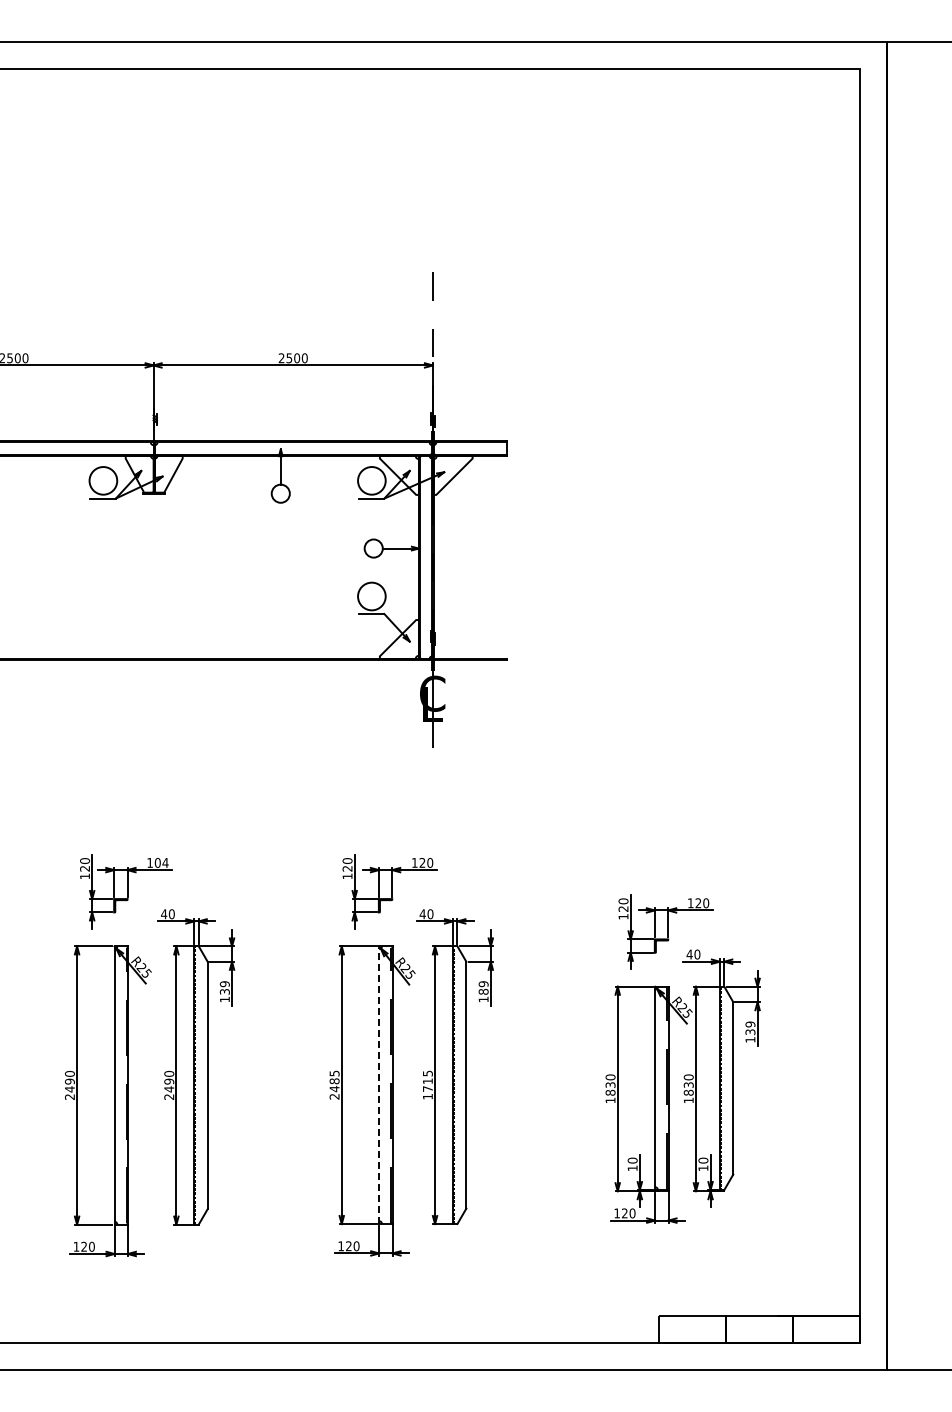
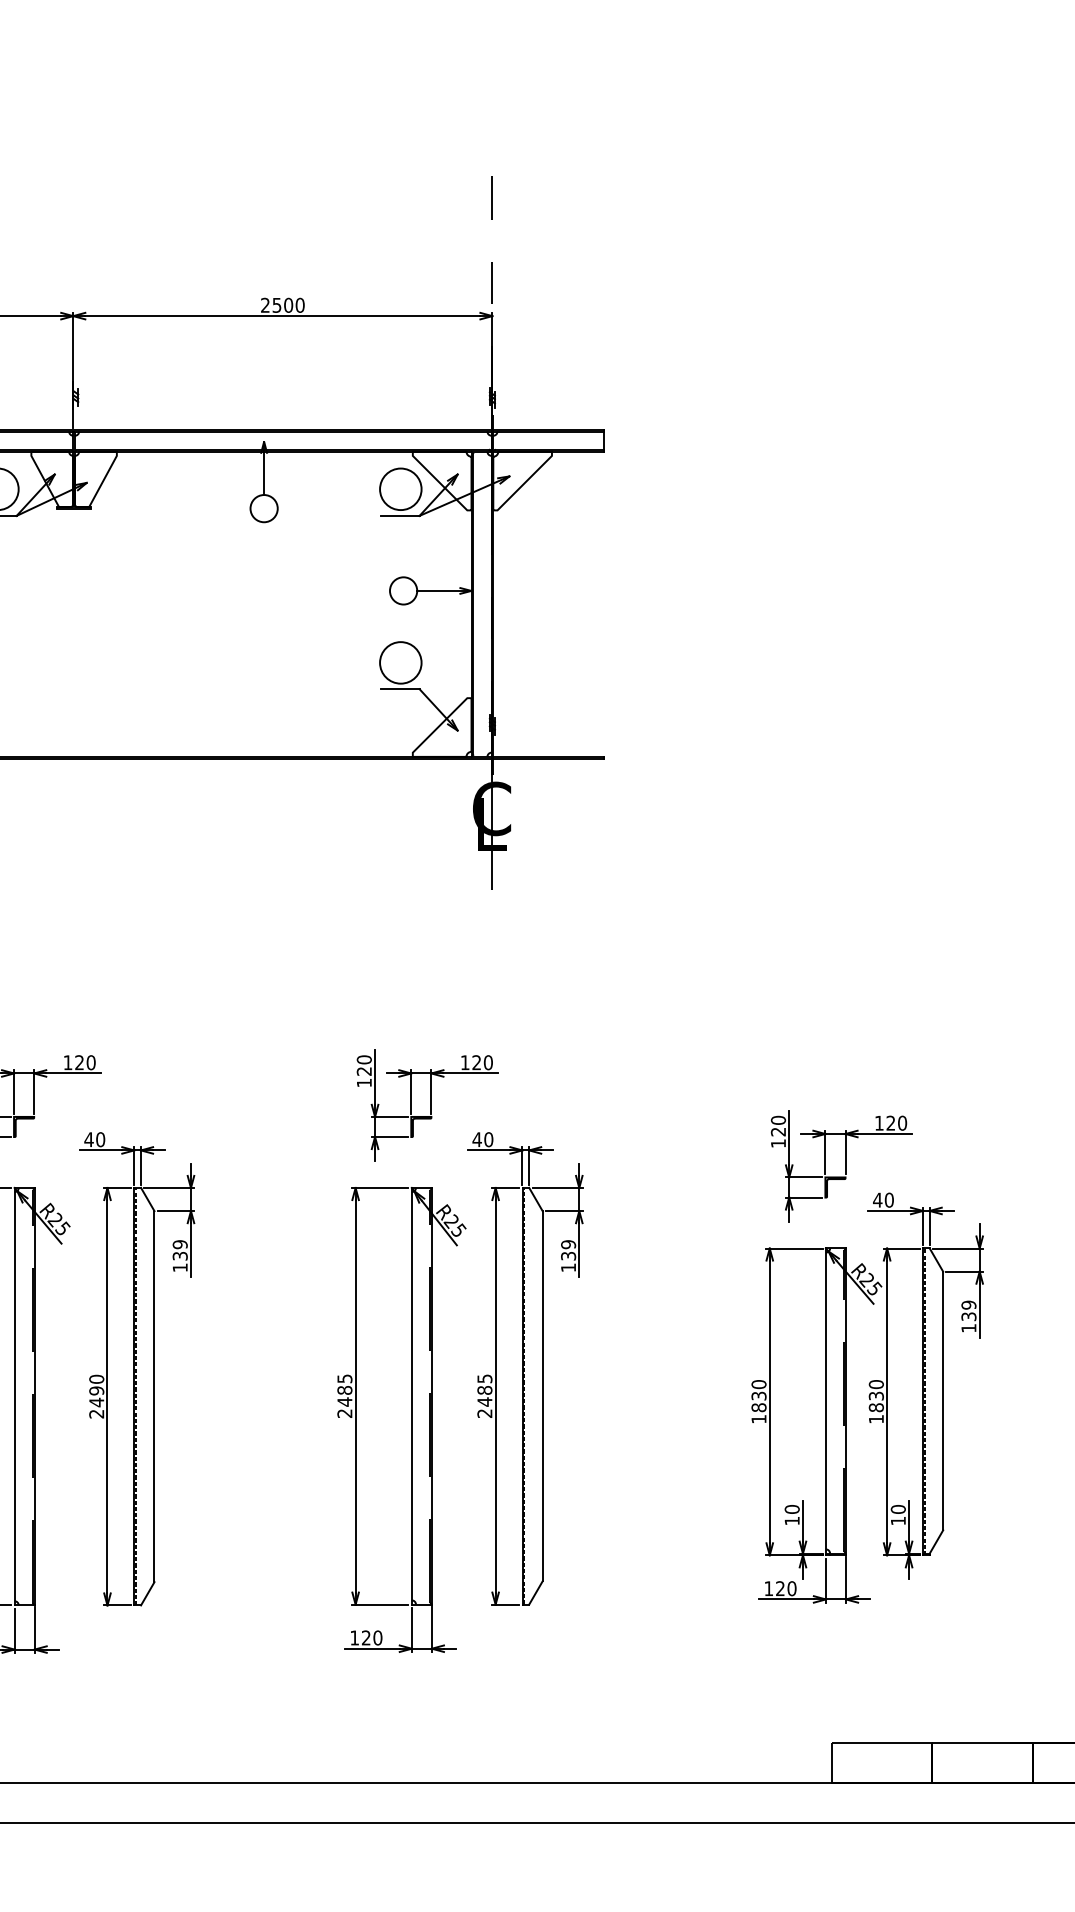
text: (161, 862) -> (85, 1062), 104 -> 120
text: (483, 991) -> (568, 1255), 189 -> 139
line: (379, 1085) -> (412, 1396), dashed -> solid
text: (427, 1088) -> (484, 1401), 1715 -> 2485

